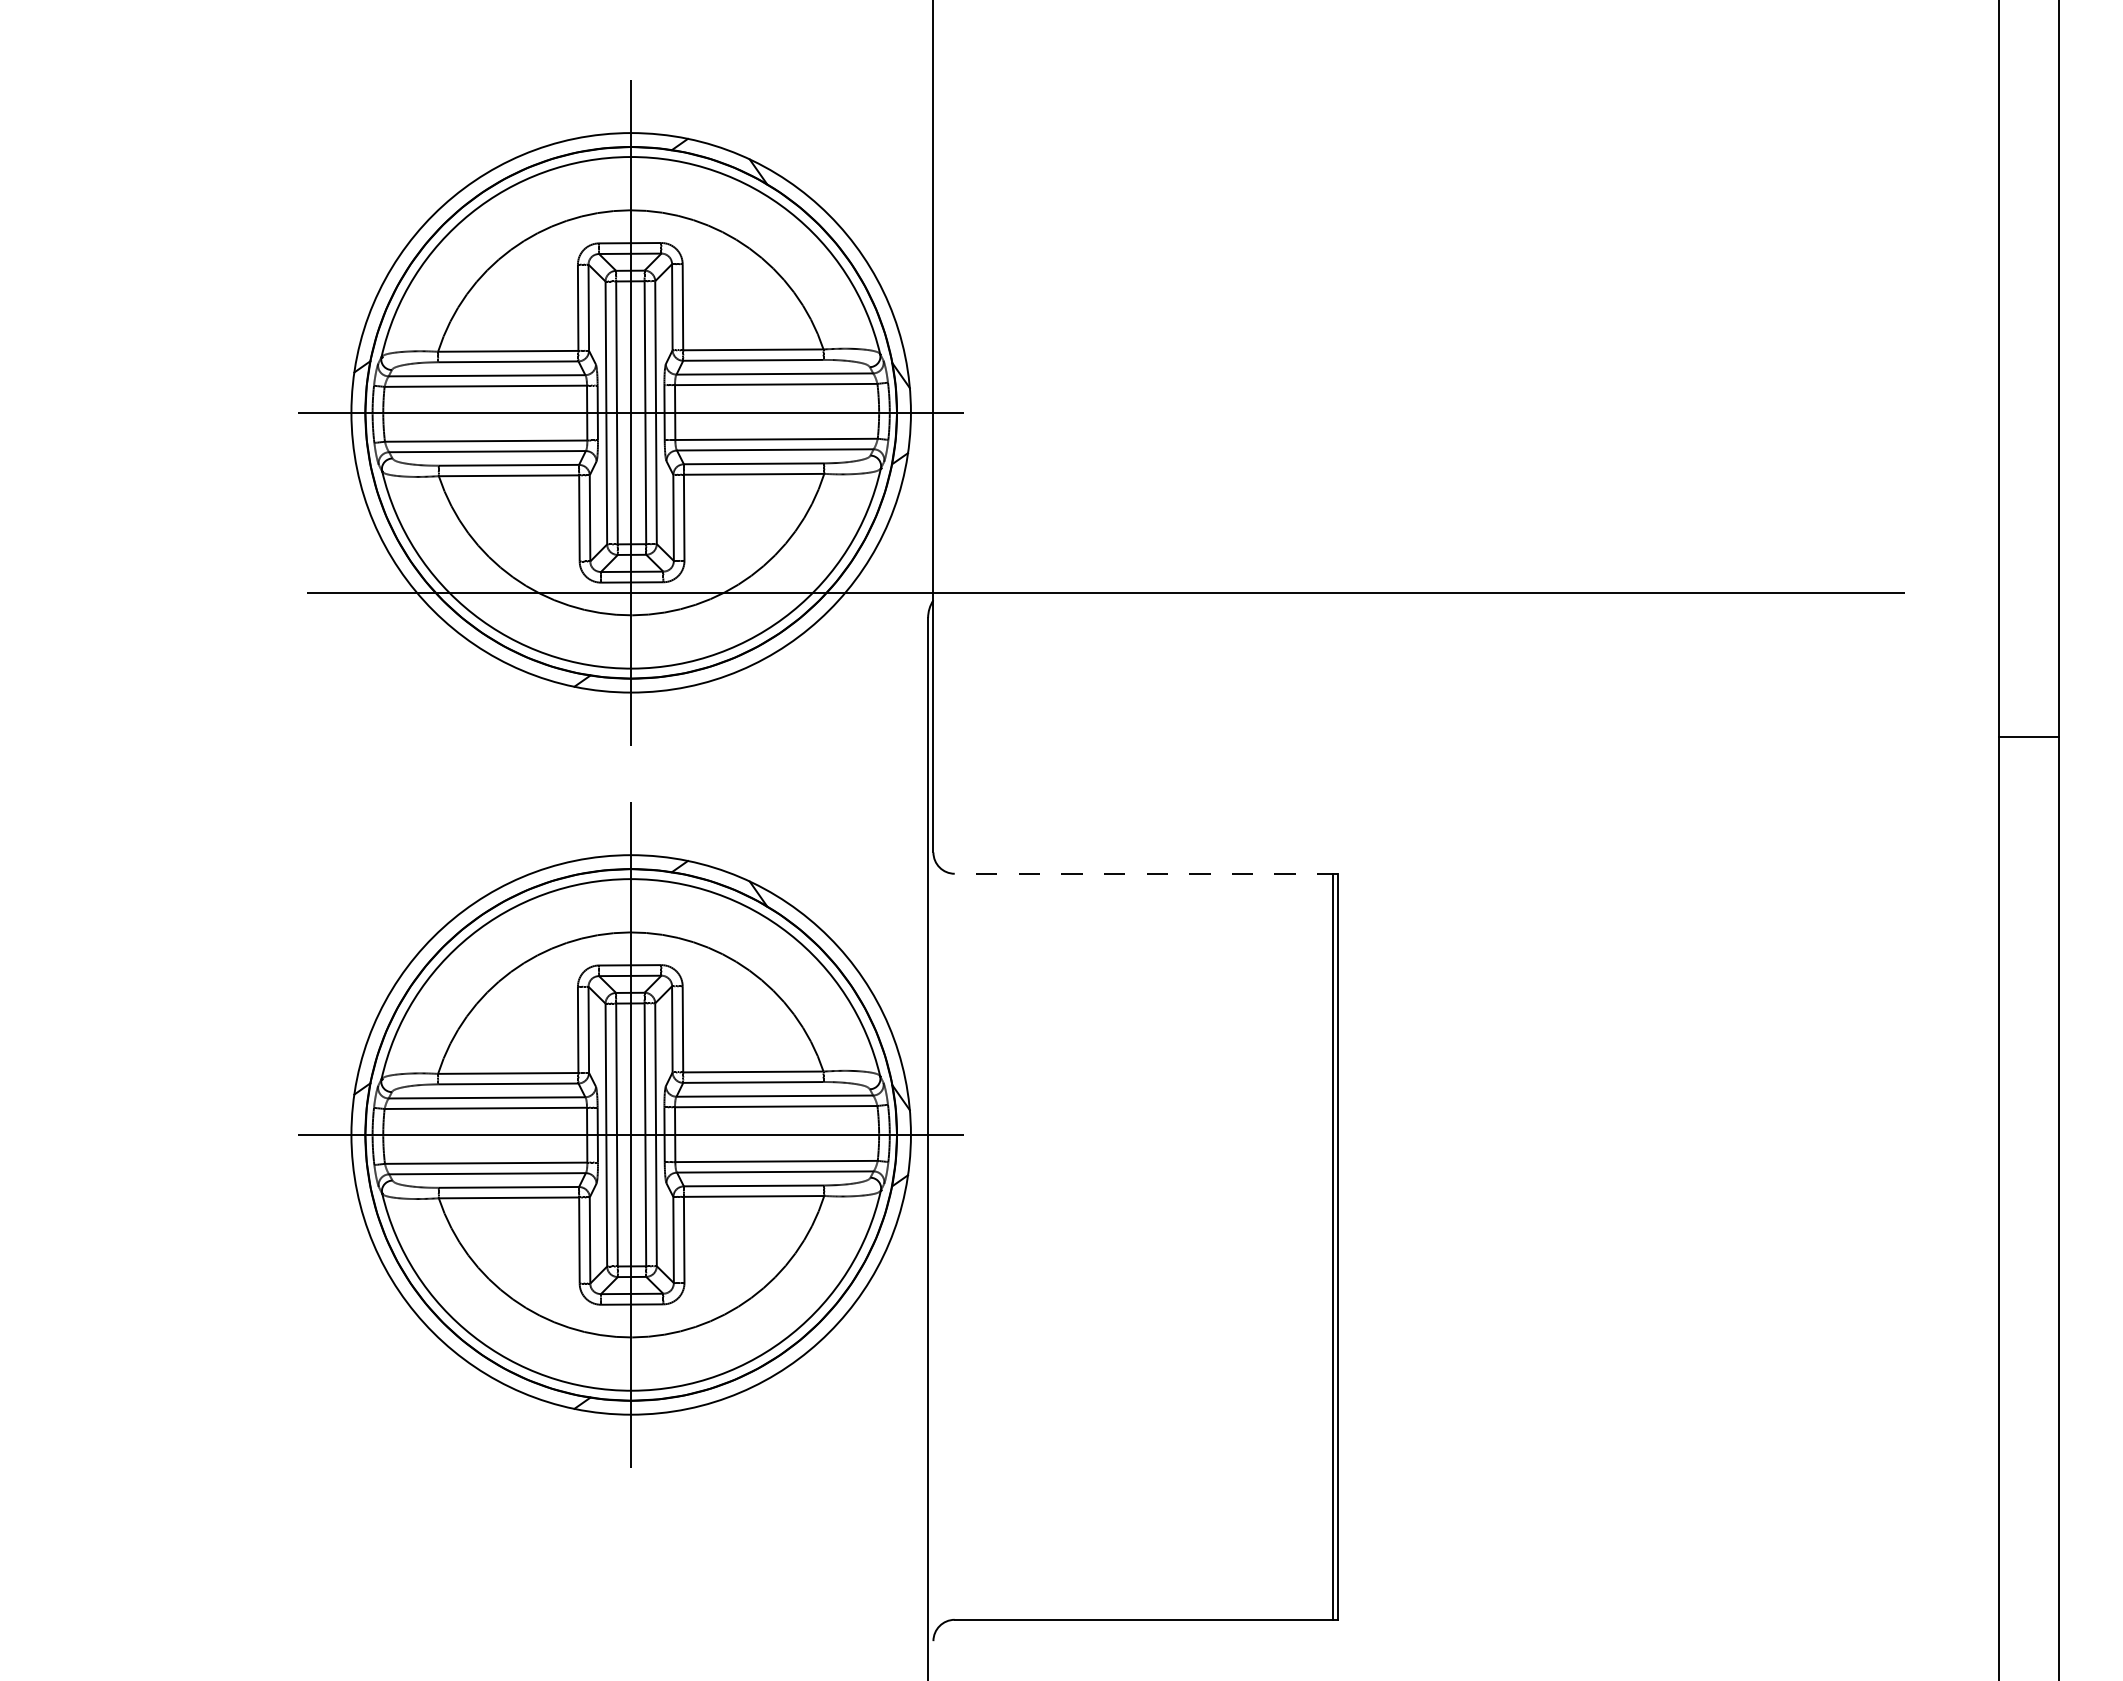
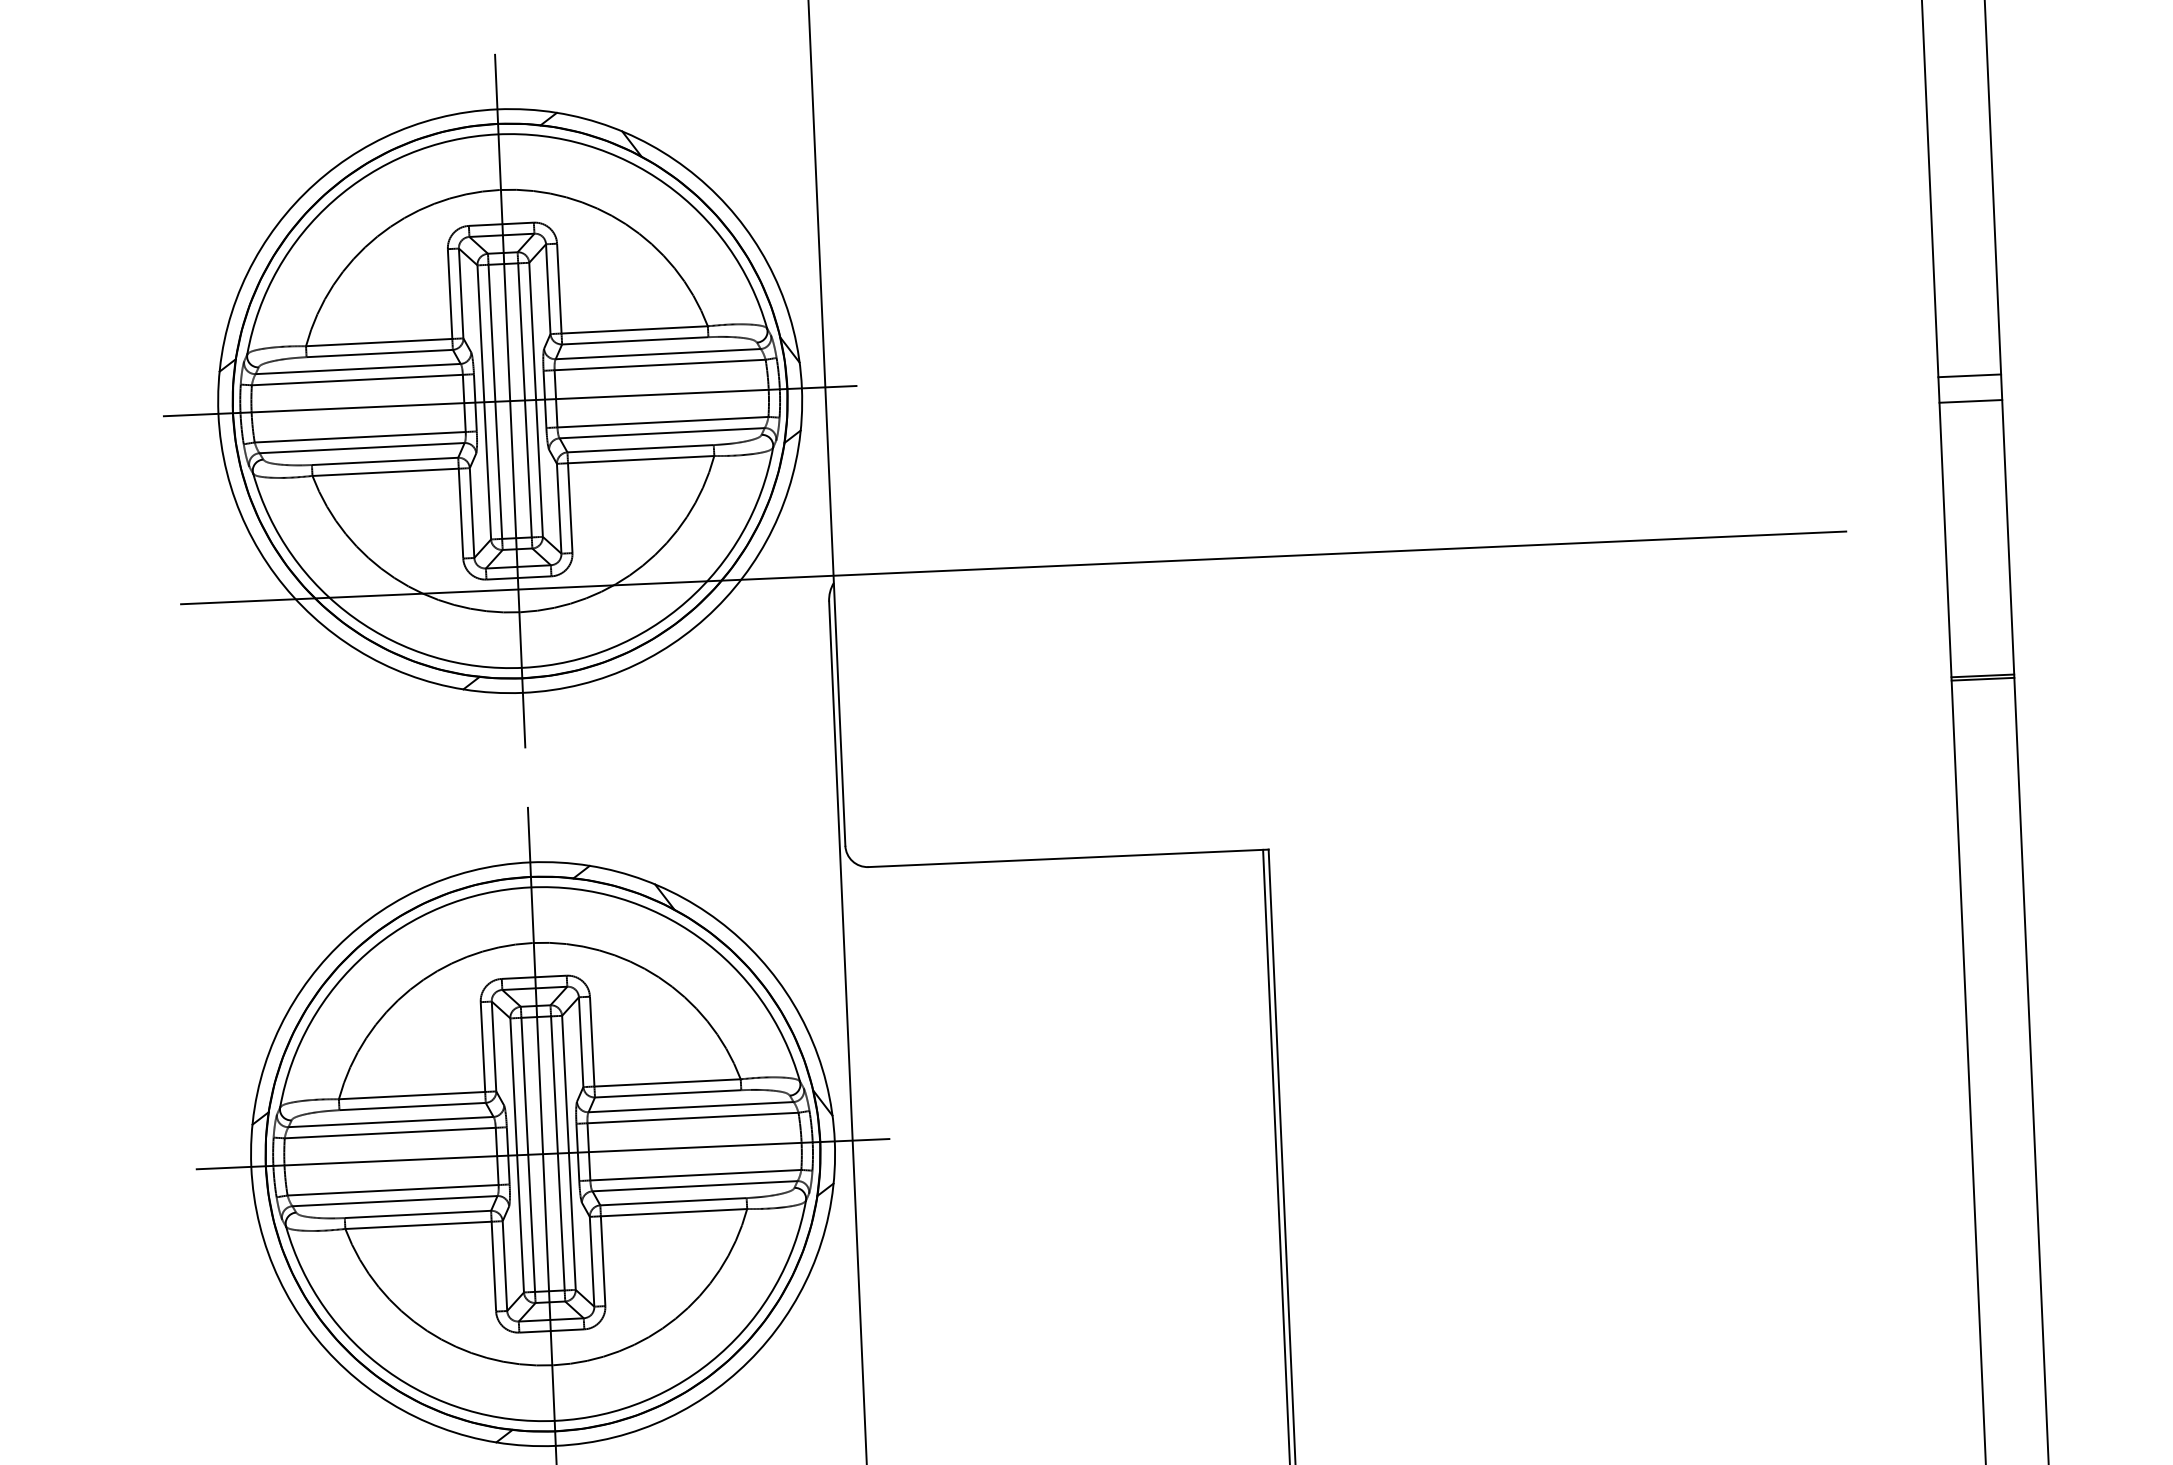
line: (2029, 449) -> (1970, 375), added
line: (2029, 474) -> (1971, 401), added
line: (2029, 740) -> (1983, 679), added
line: (1146, 873) -> (1068, 858), dashed -> solid

